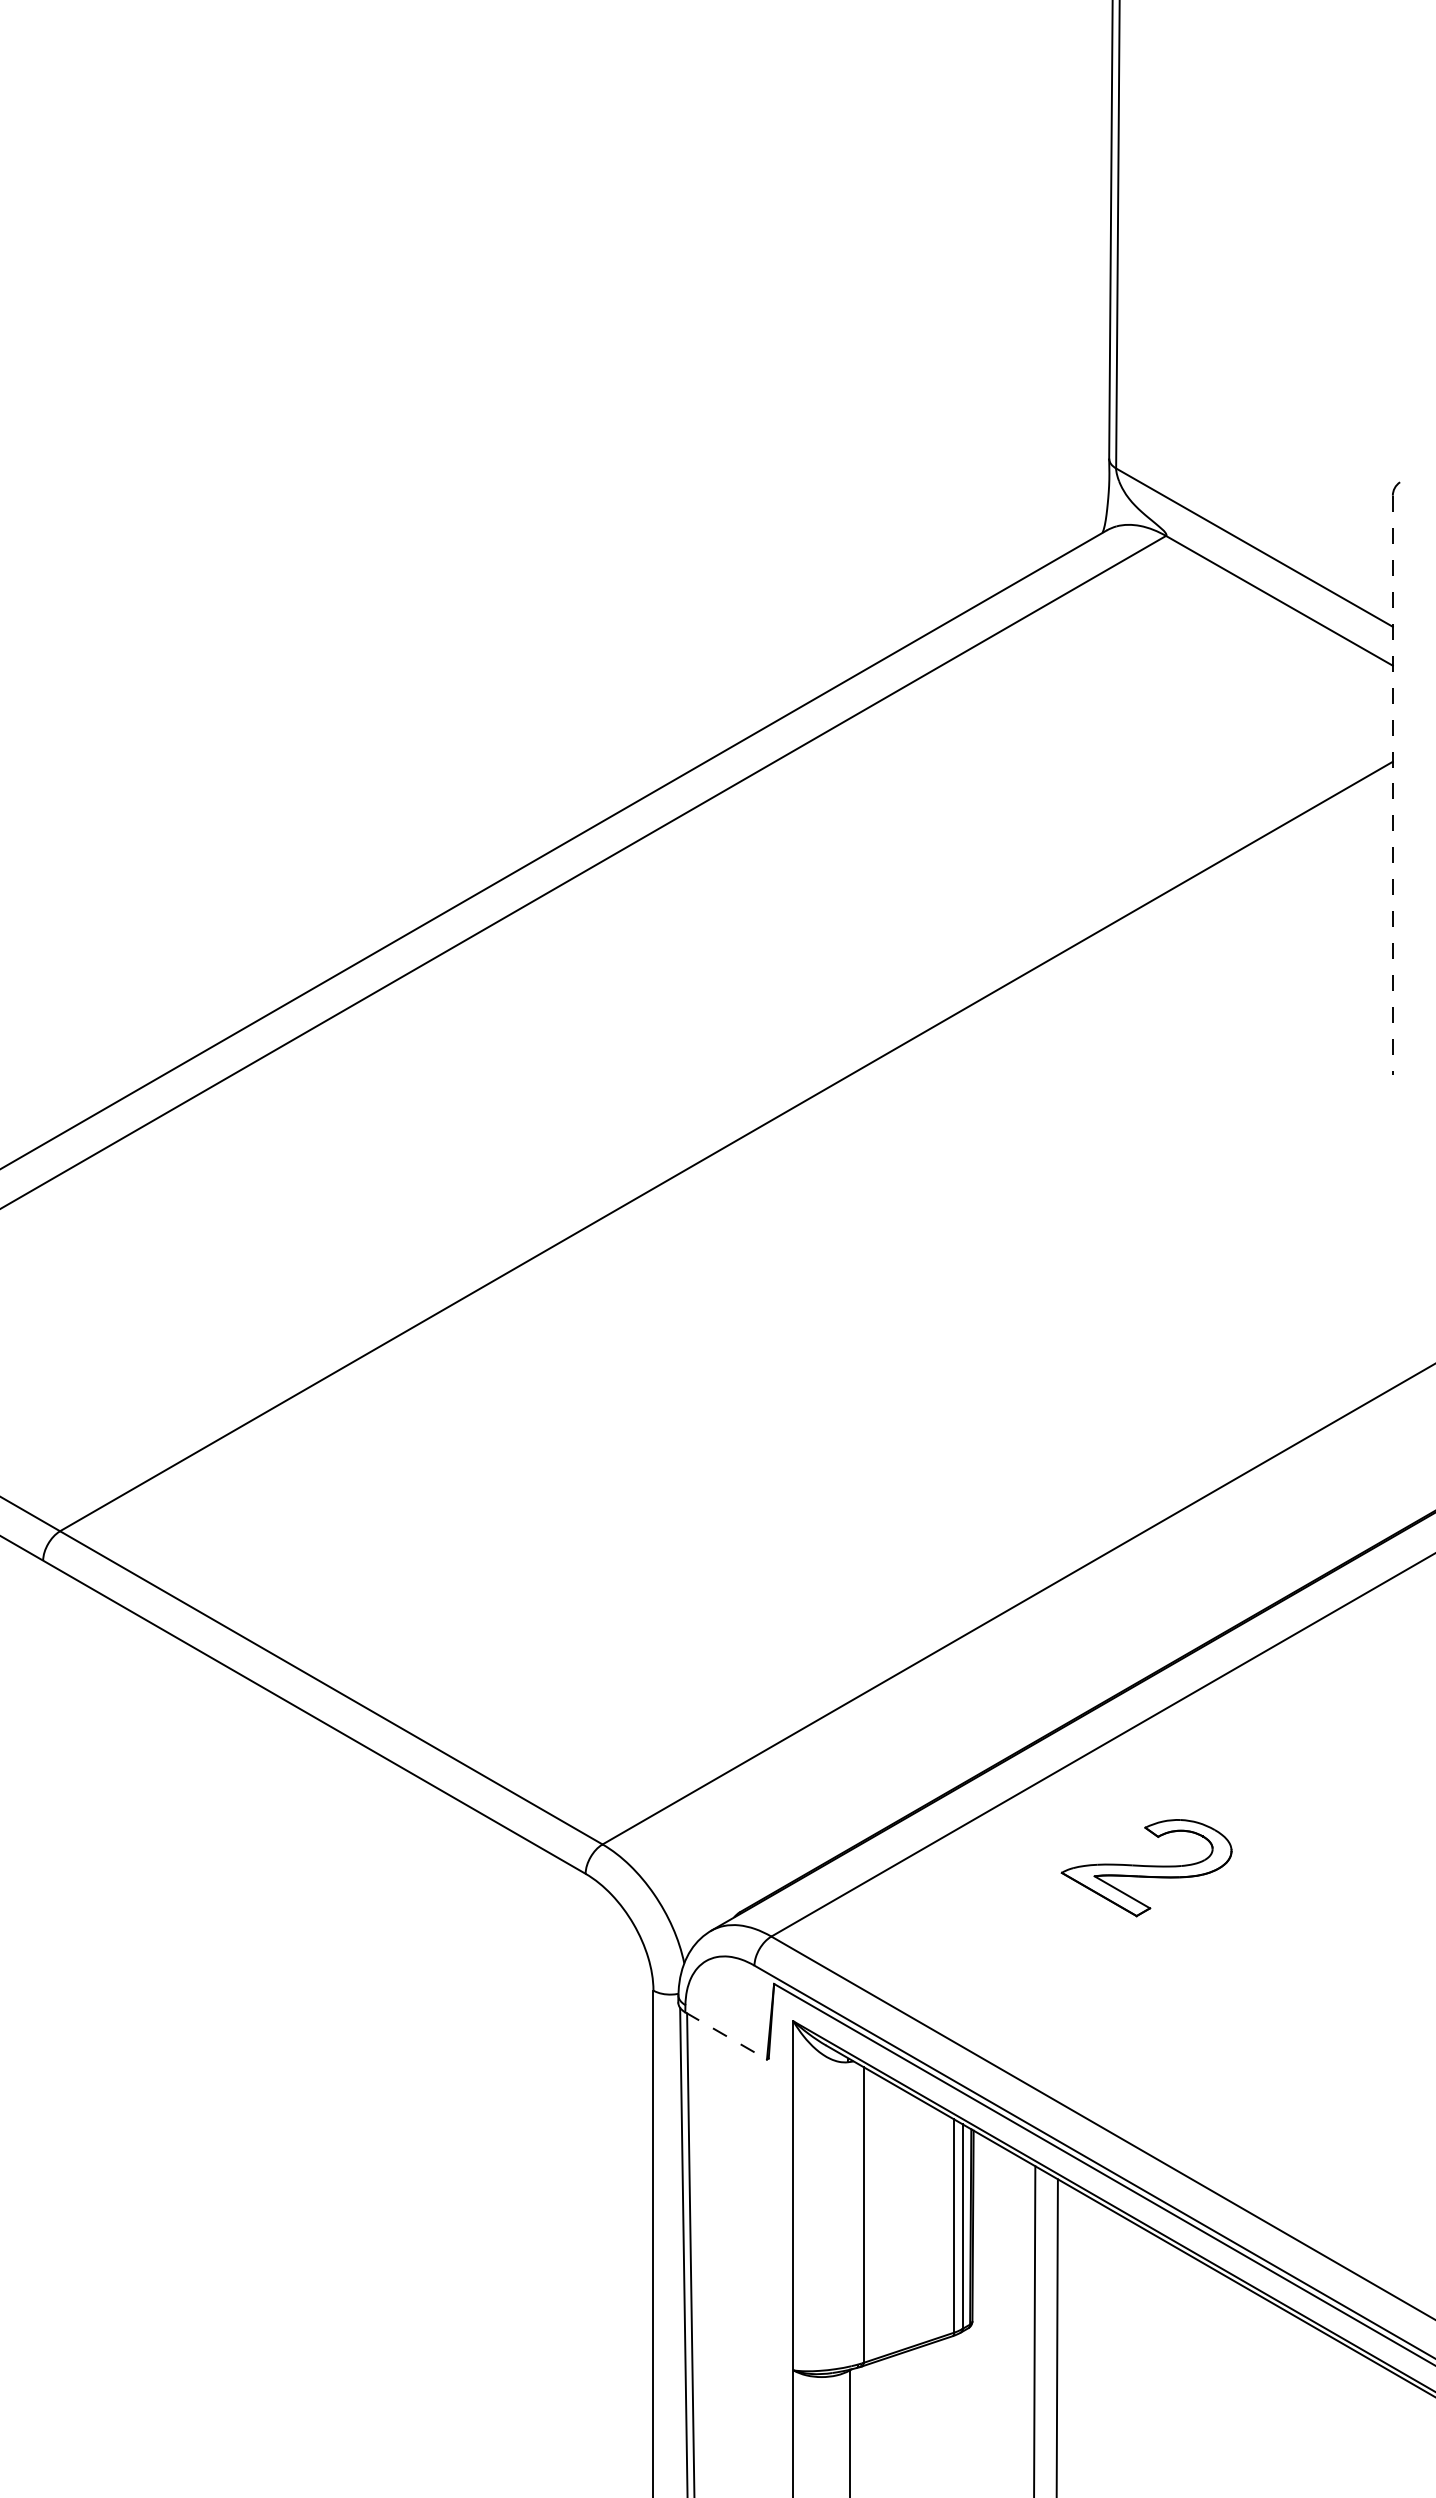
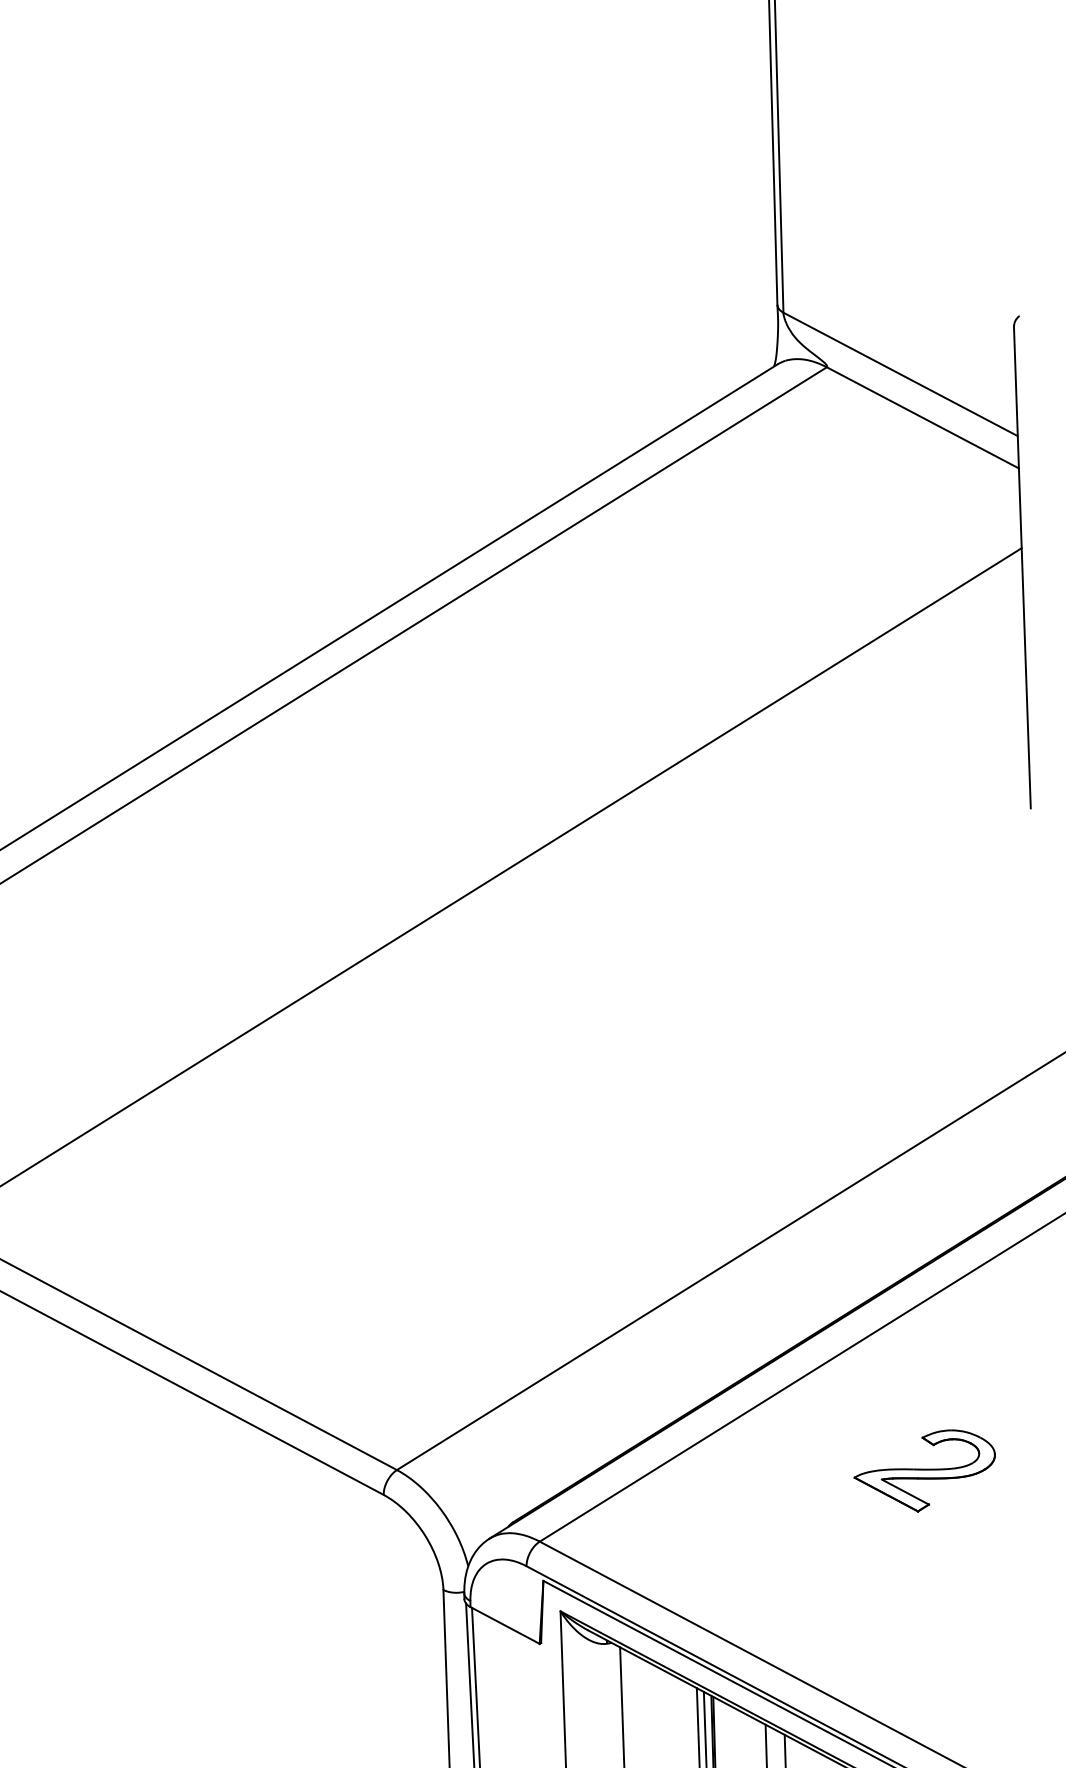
line: (1392, 785) -> (1022, 567), dashed -> solid
part: (1146, 1868) -> (924, 1471), moved
line: (726, 2036) -> (505, 1625), dashed -> solid

